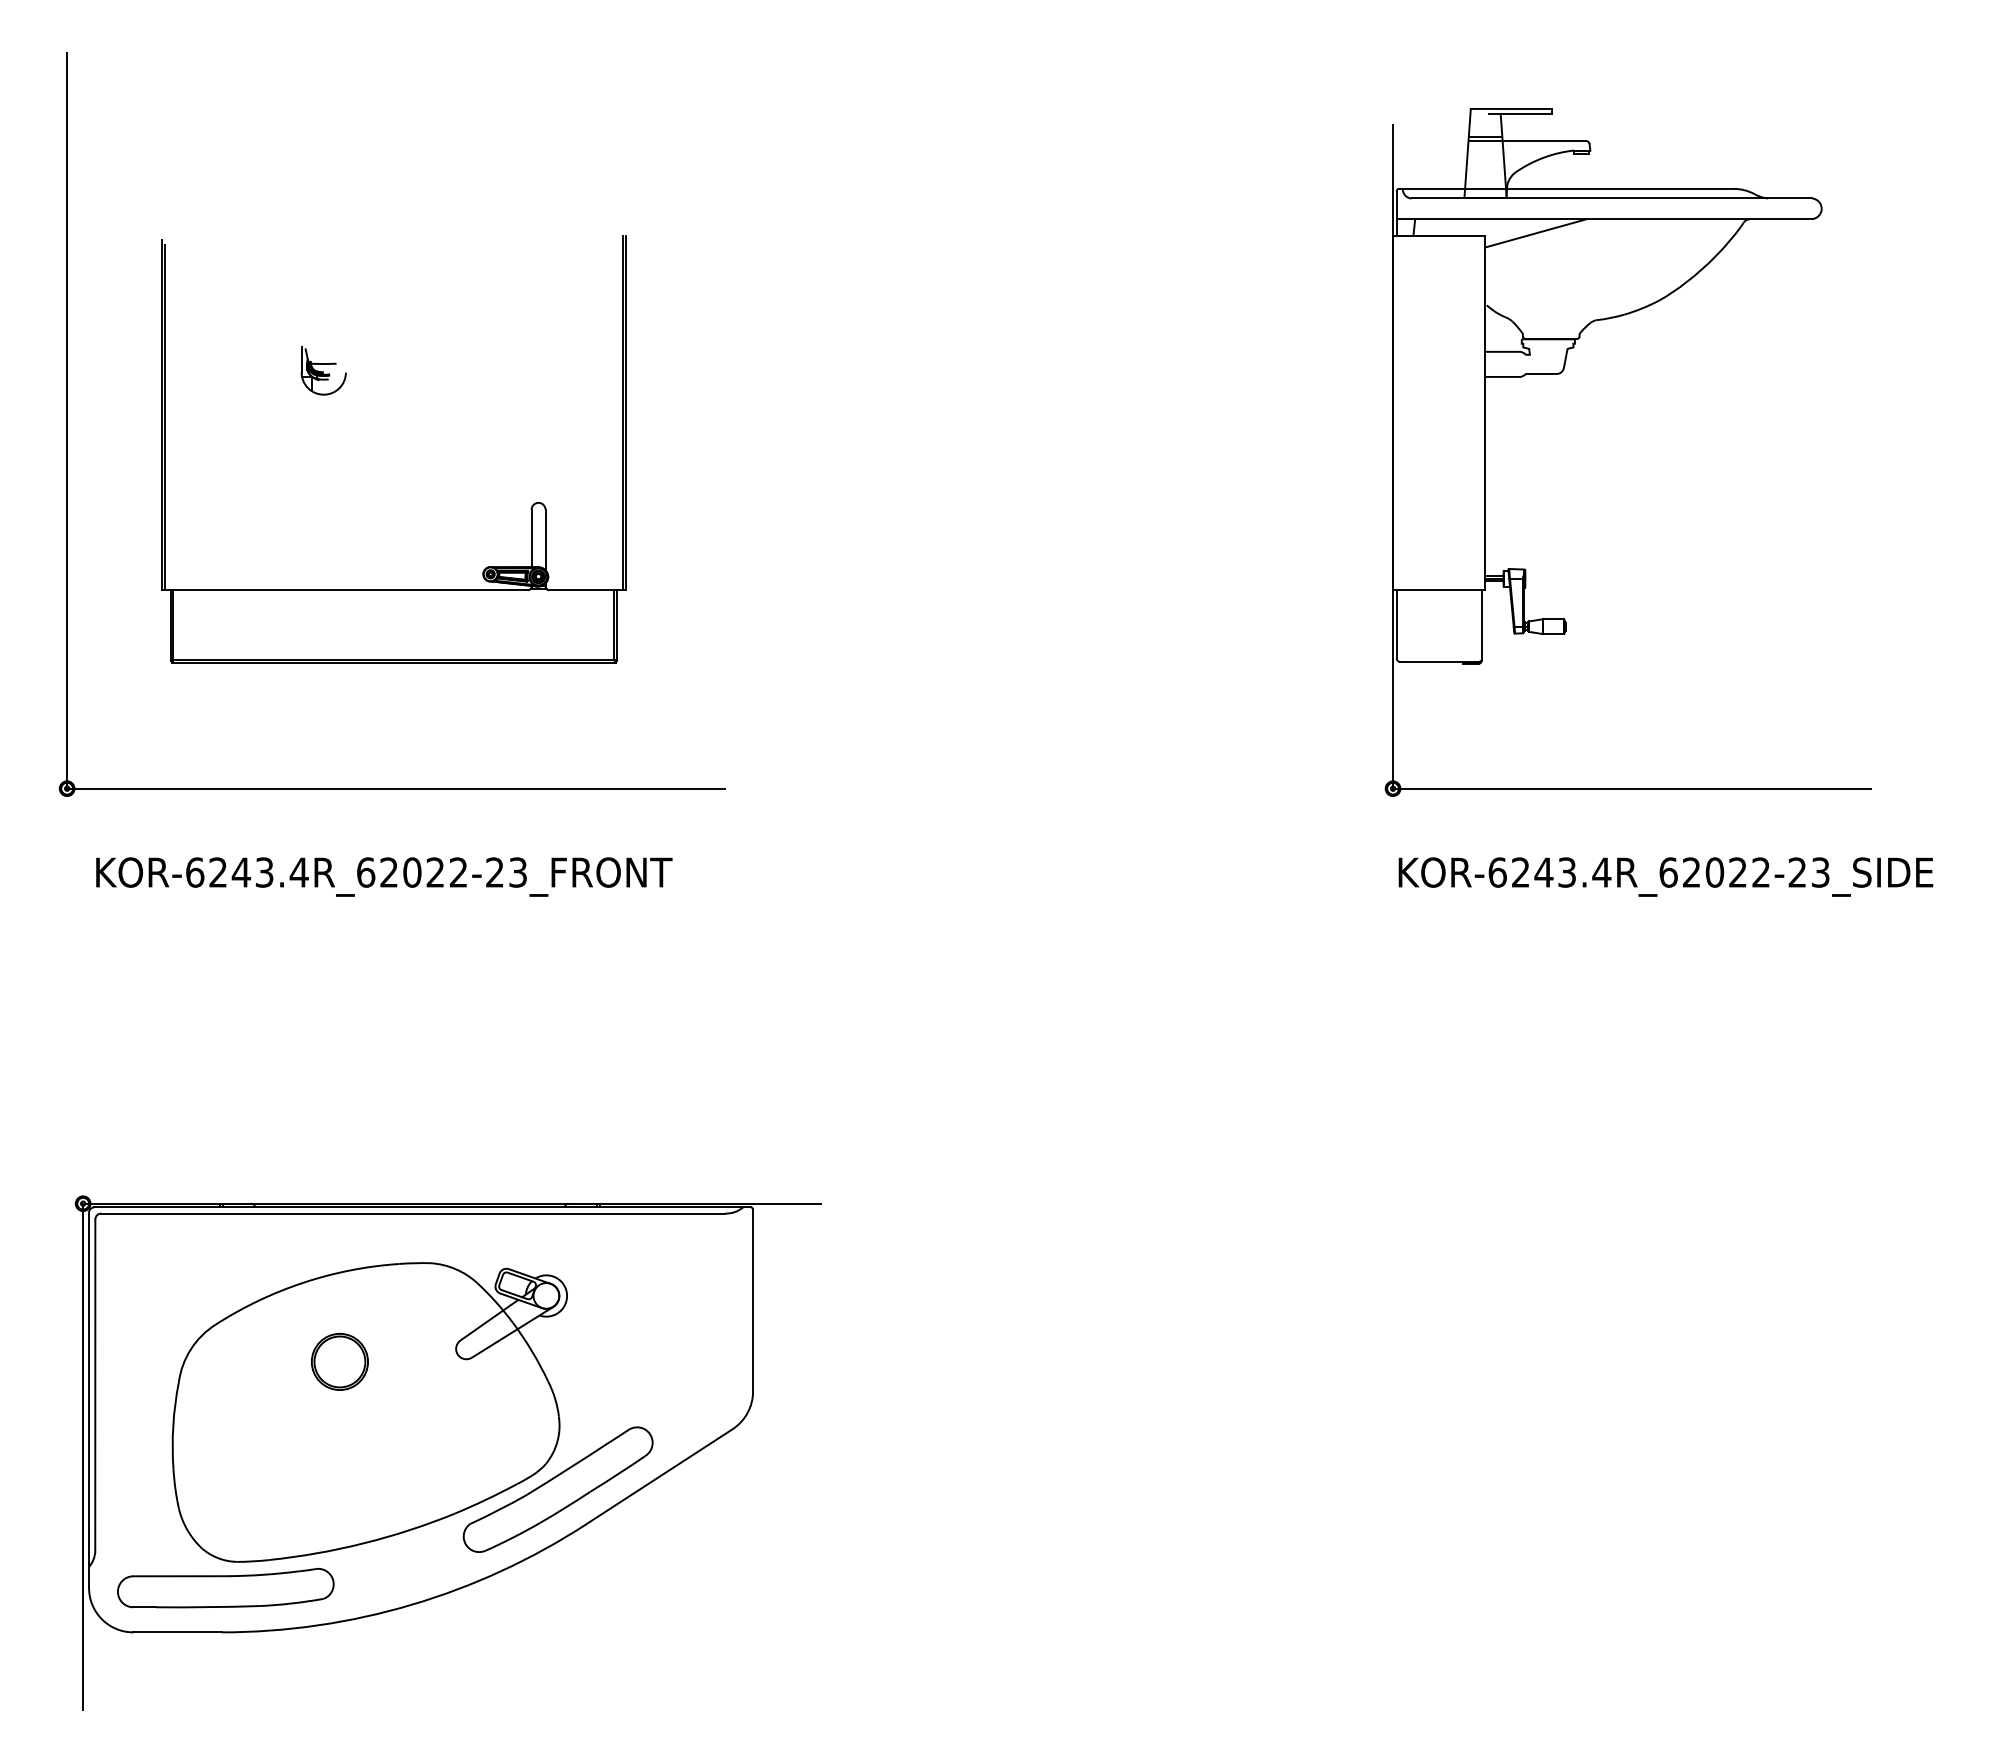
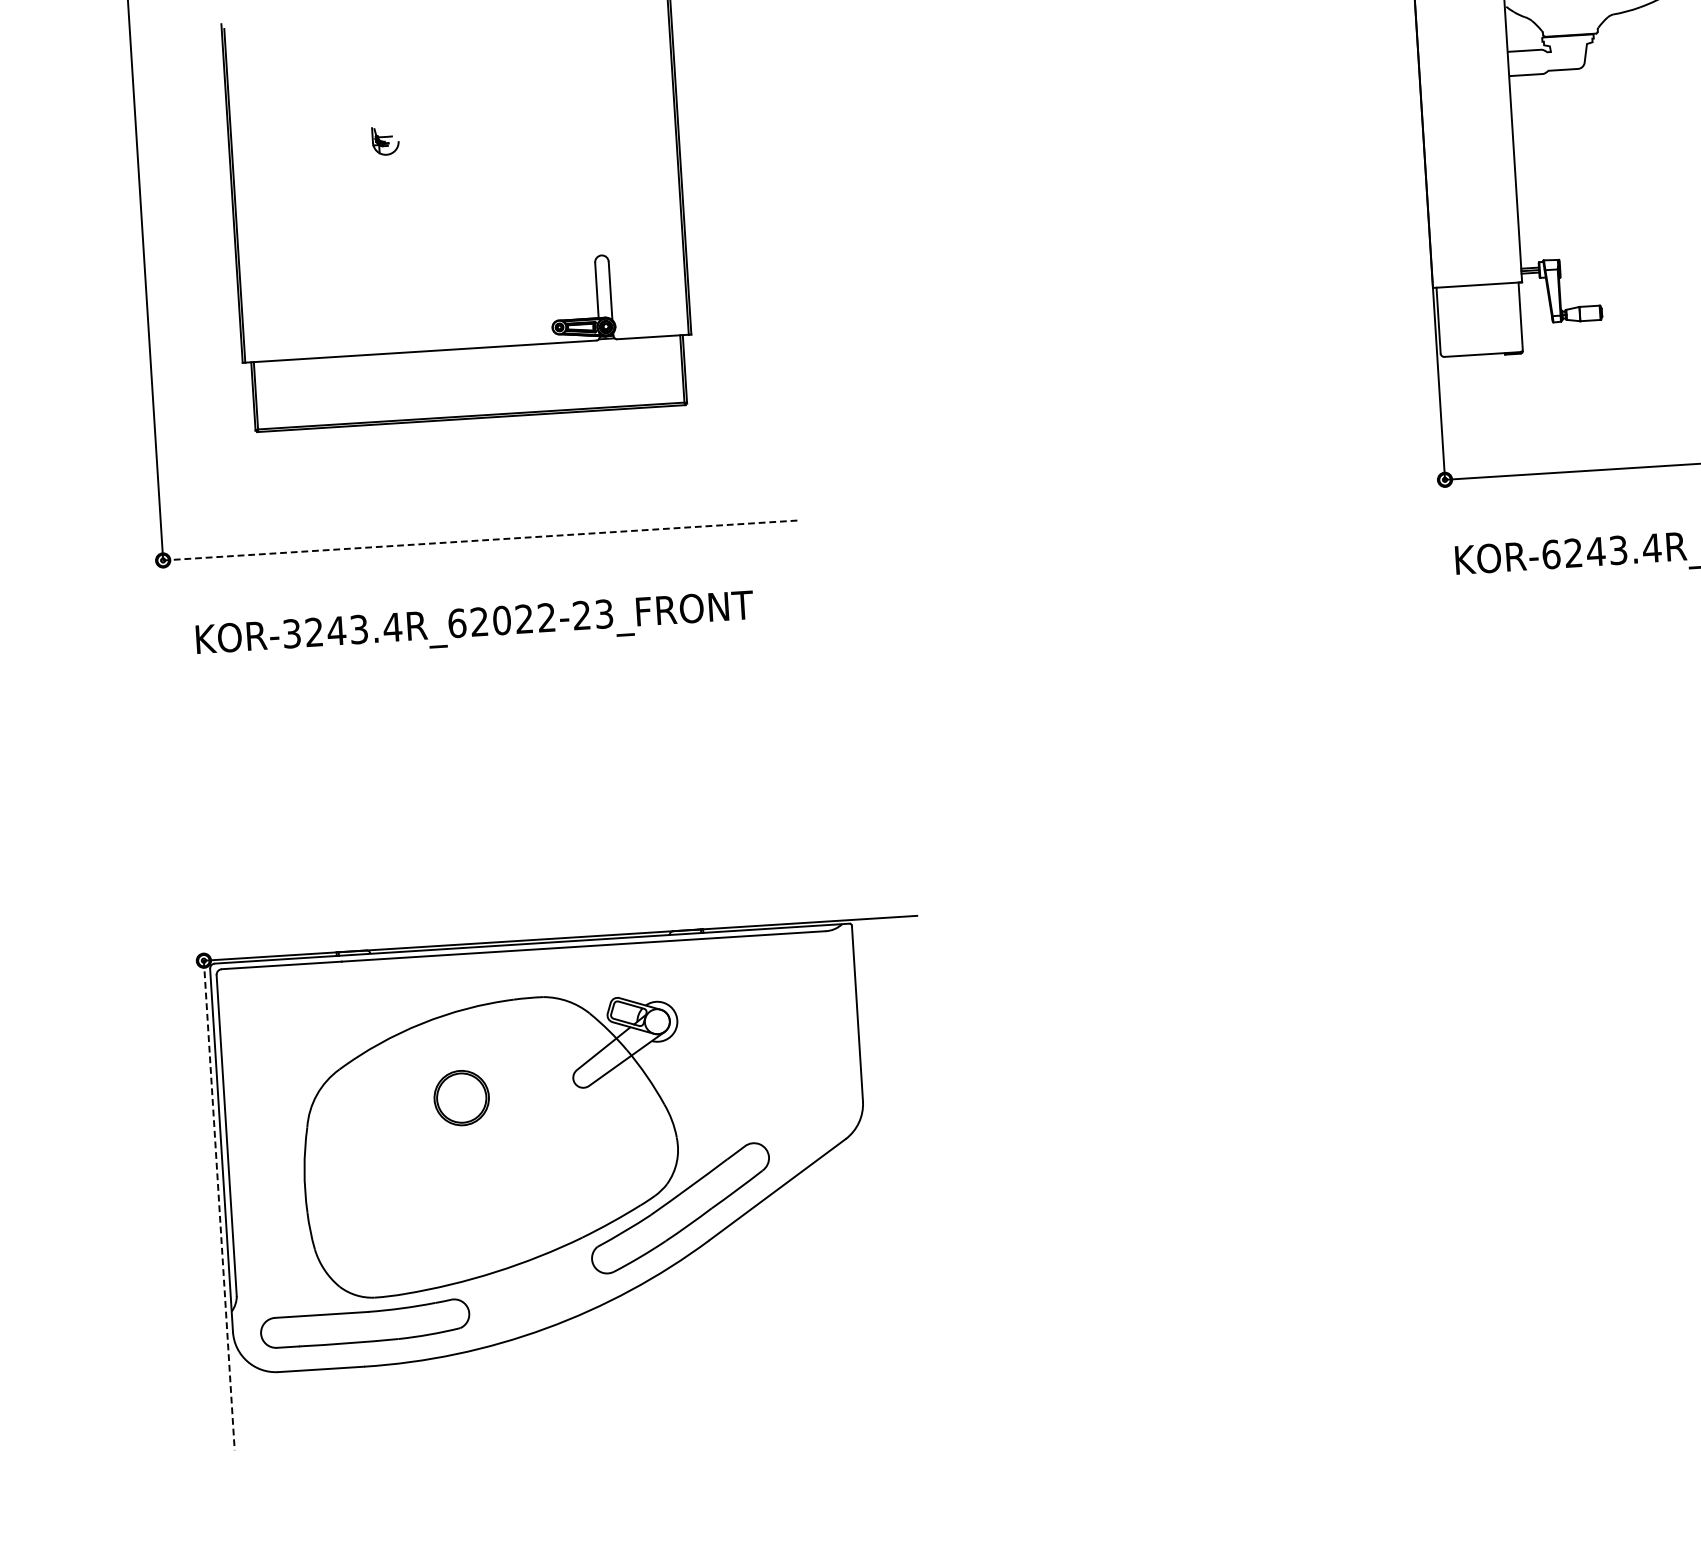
part: (323, 370) -> (385, 140), size x0.6
line: (396, 788) -> (481, 540), solid -> dashed
text: (195, 872) -> (292, 633), KOR-6243.4R_62022-23_FRONT -> KOR-3243.4R_62022-23_FRONT
line: (83, 1457) -> (219, 1206), solid -> dashed

